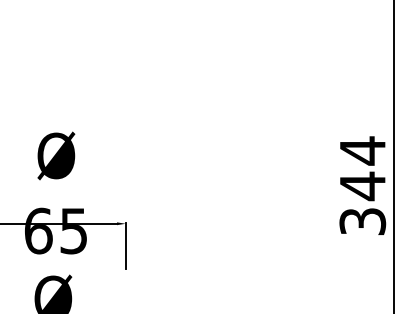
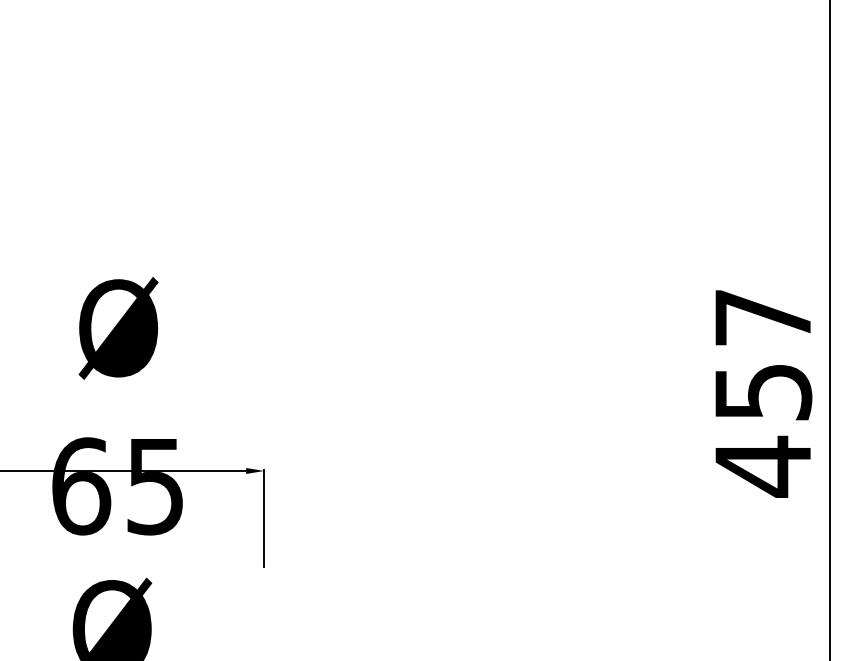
text: (362, 186) -> (762, 392), 344 -> 457

